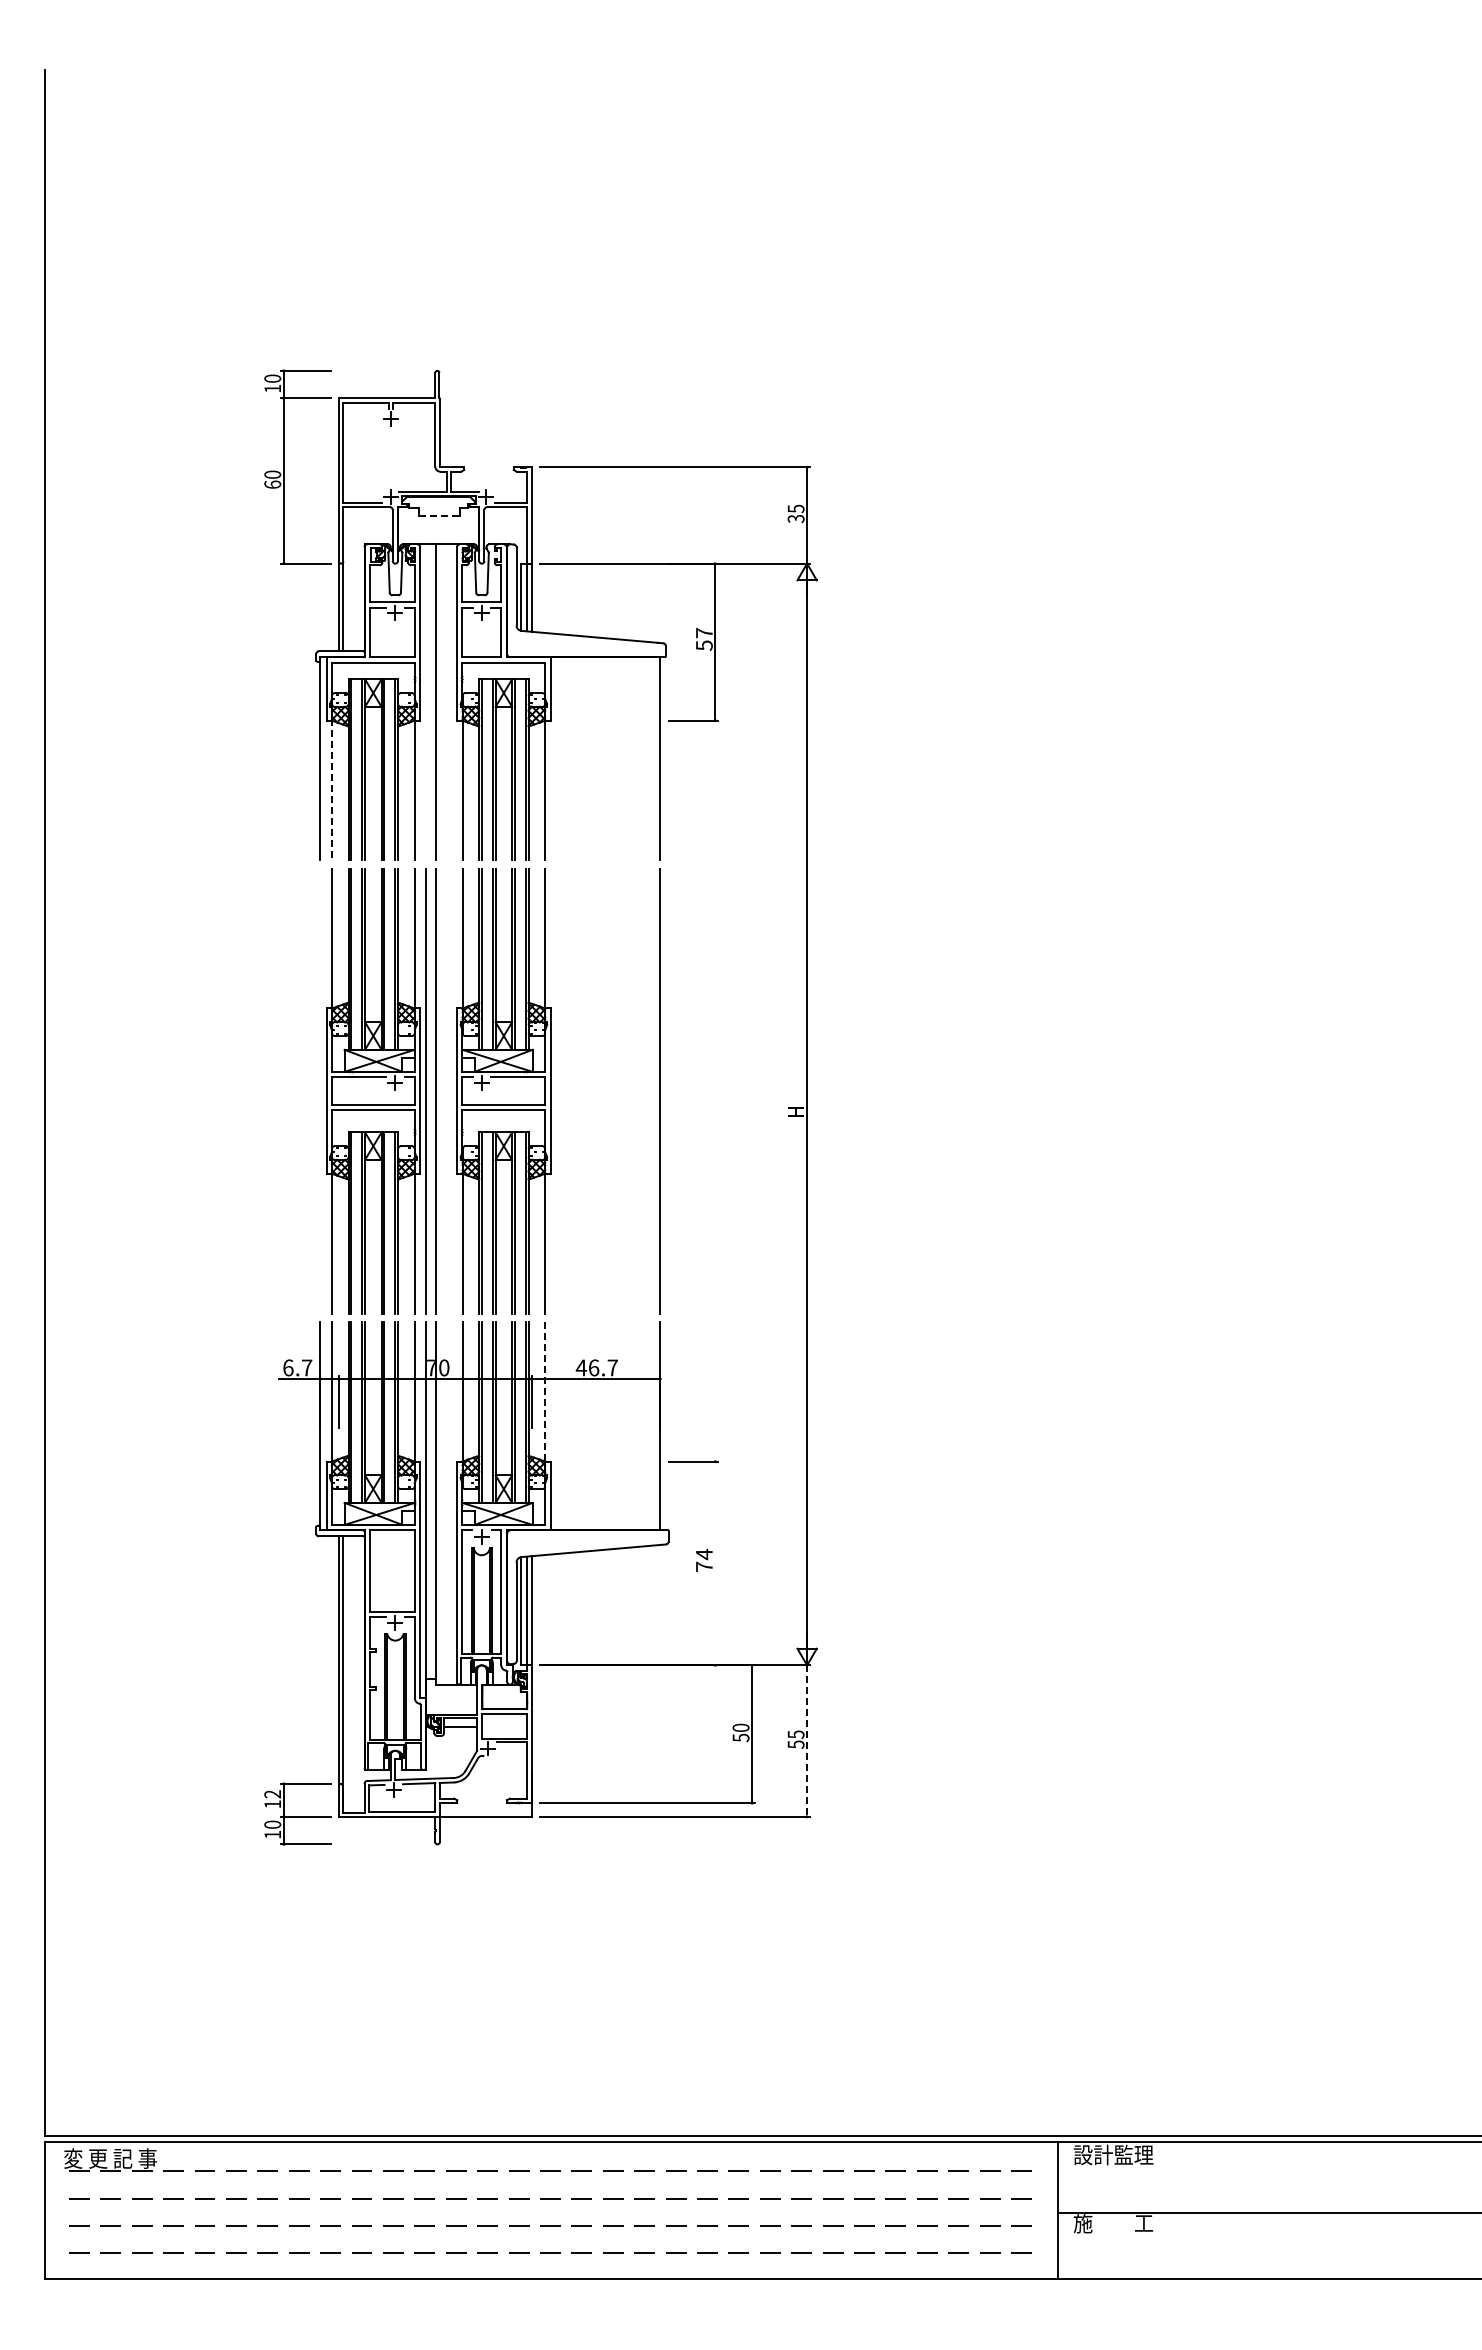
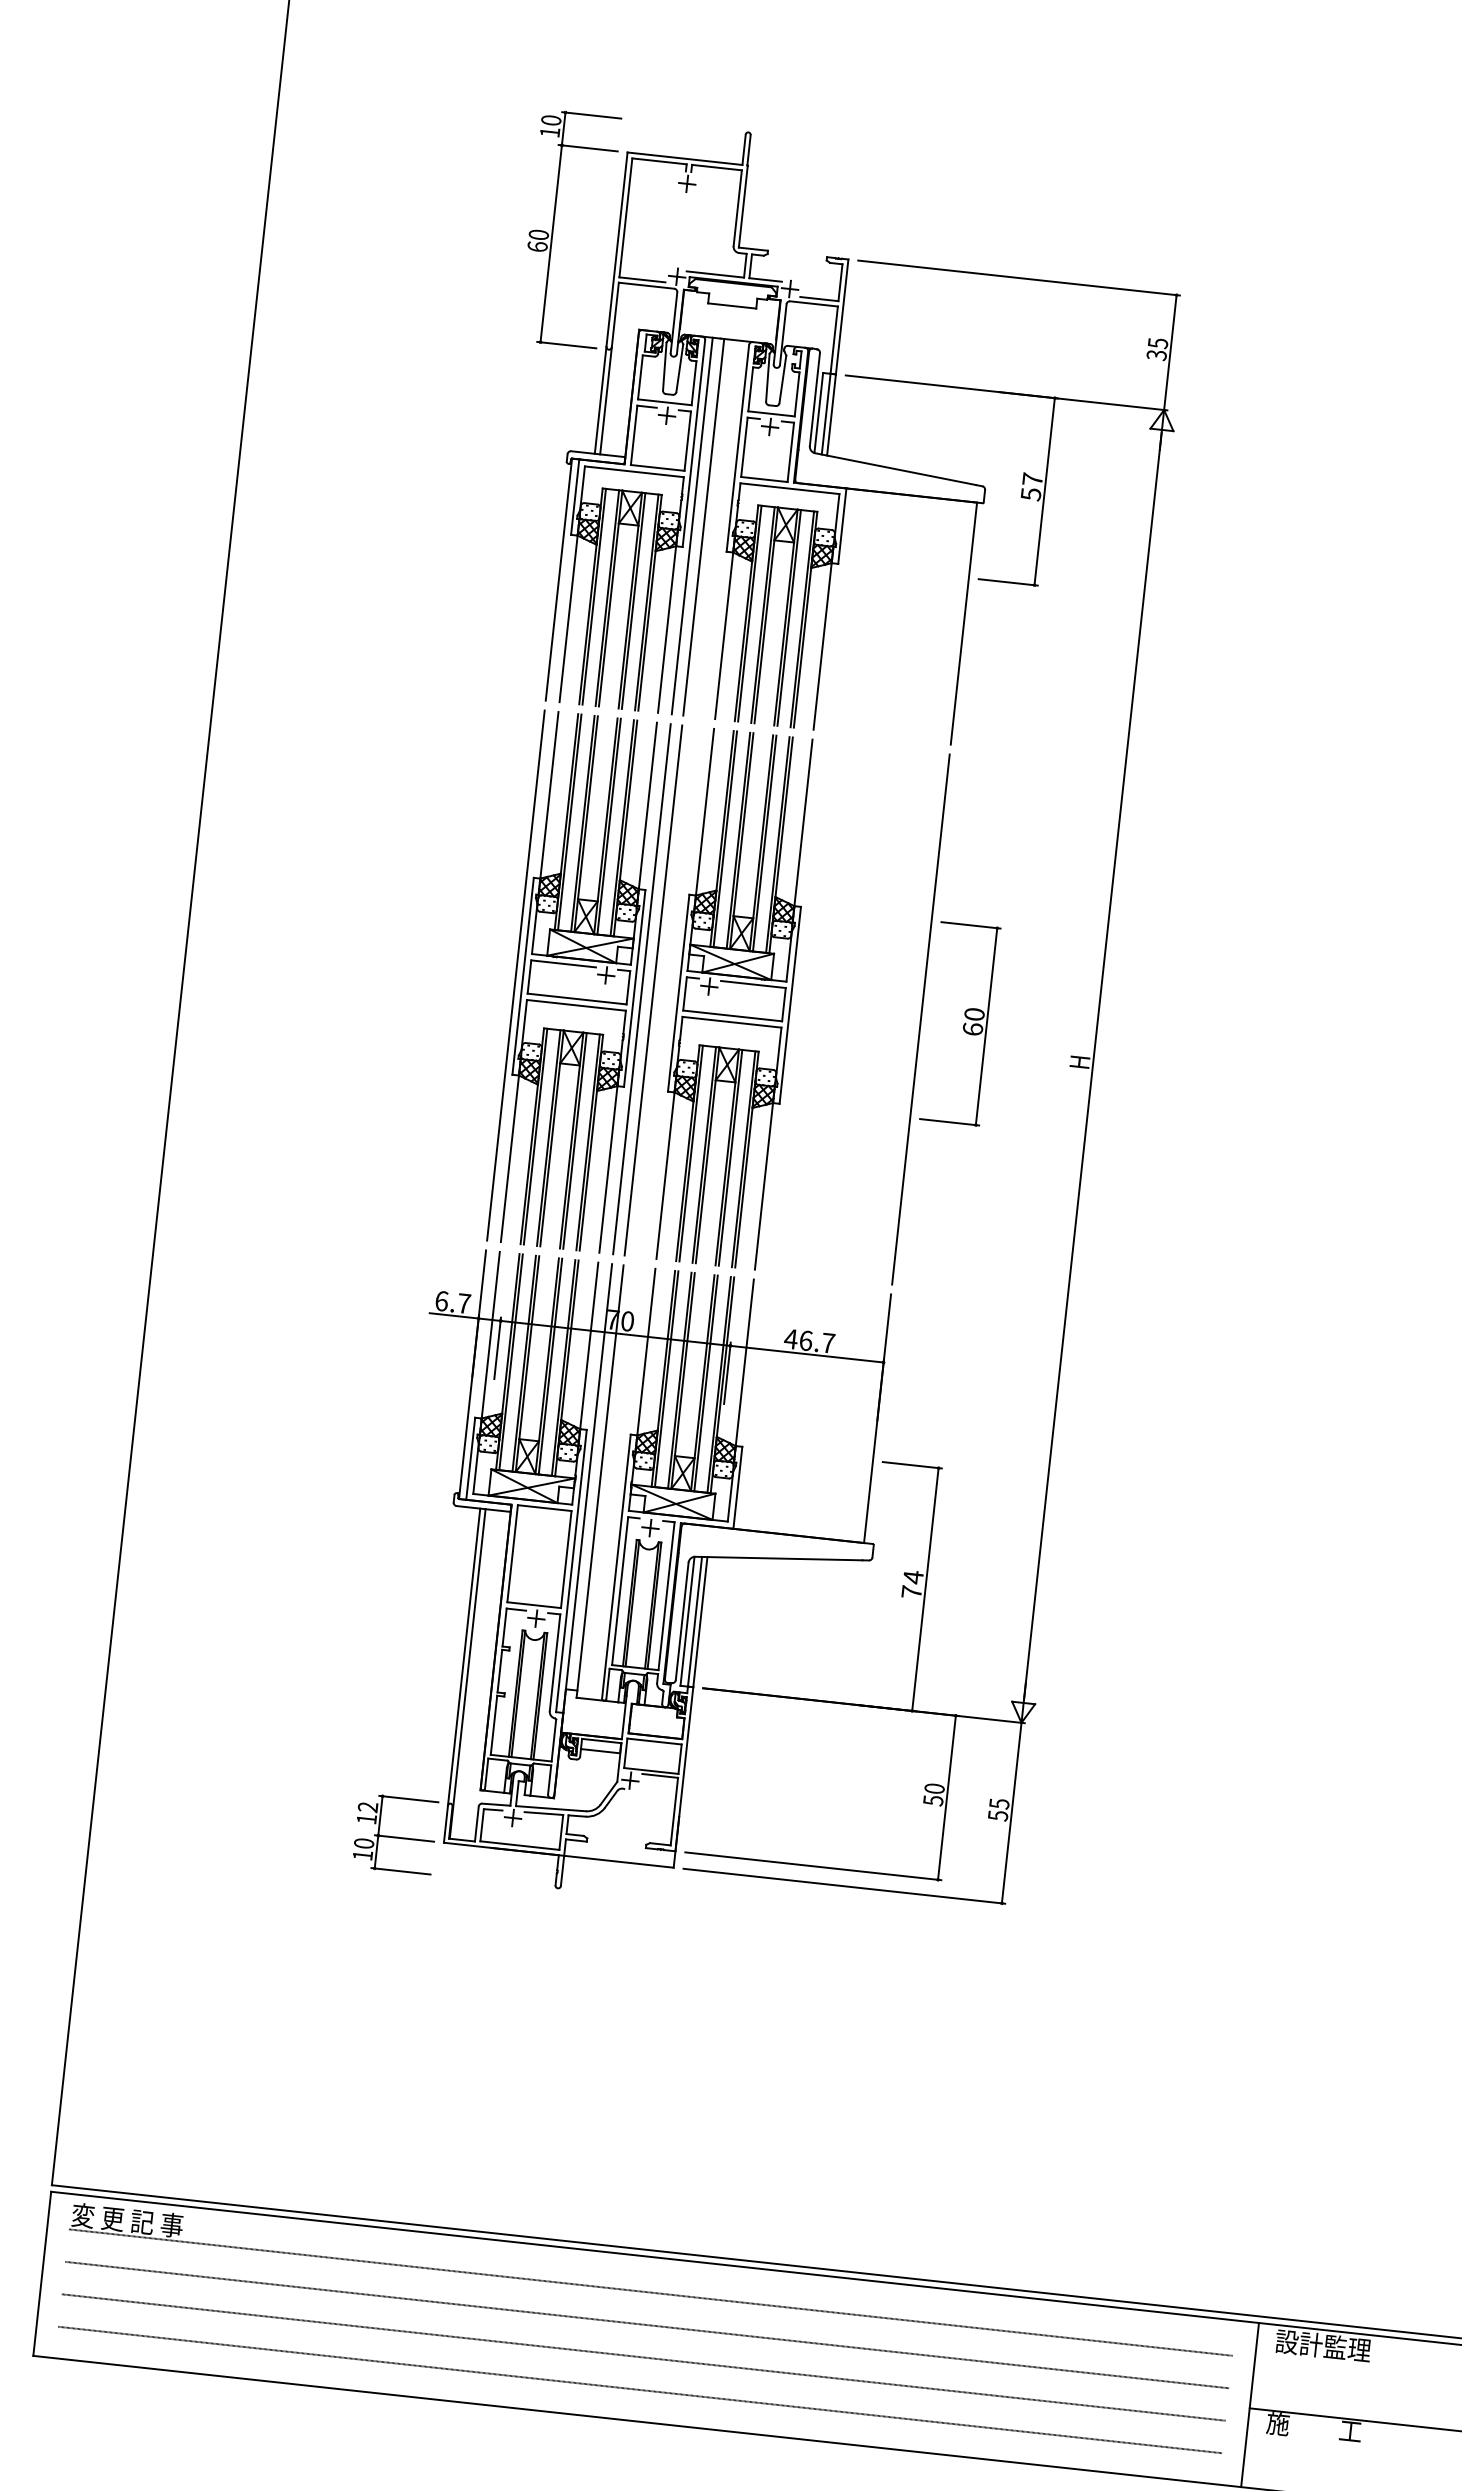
line: (440, 516) -> (733, 306), dashed -> solid
line: (426, 702) -> (692, 526), added
line: (332, 789) -> (569, 617), dashed -> solid
line: (320, 1090) -> (516, 974), added
part: (693, 1091) -> (960, 1024), added
line: (545, 1392) -> (745, 1363), dashed -> solid
line: (715, 1563) -> (925, 1589), added
line: (807, 1741) -> (1012, 1813), dashed -> solid

